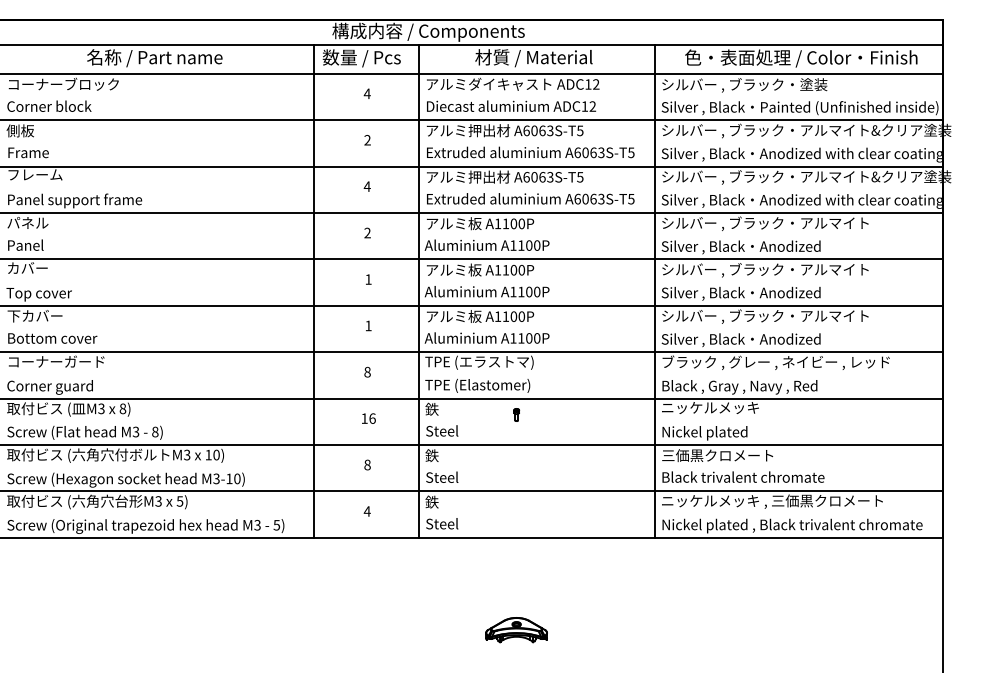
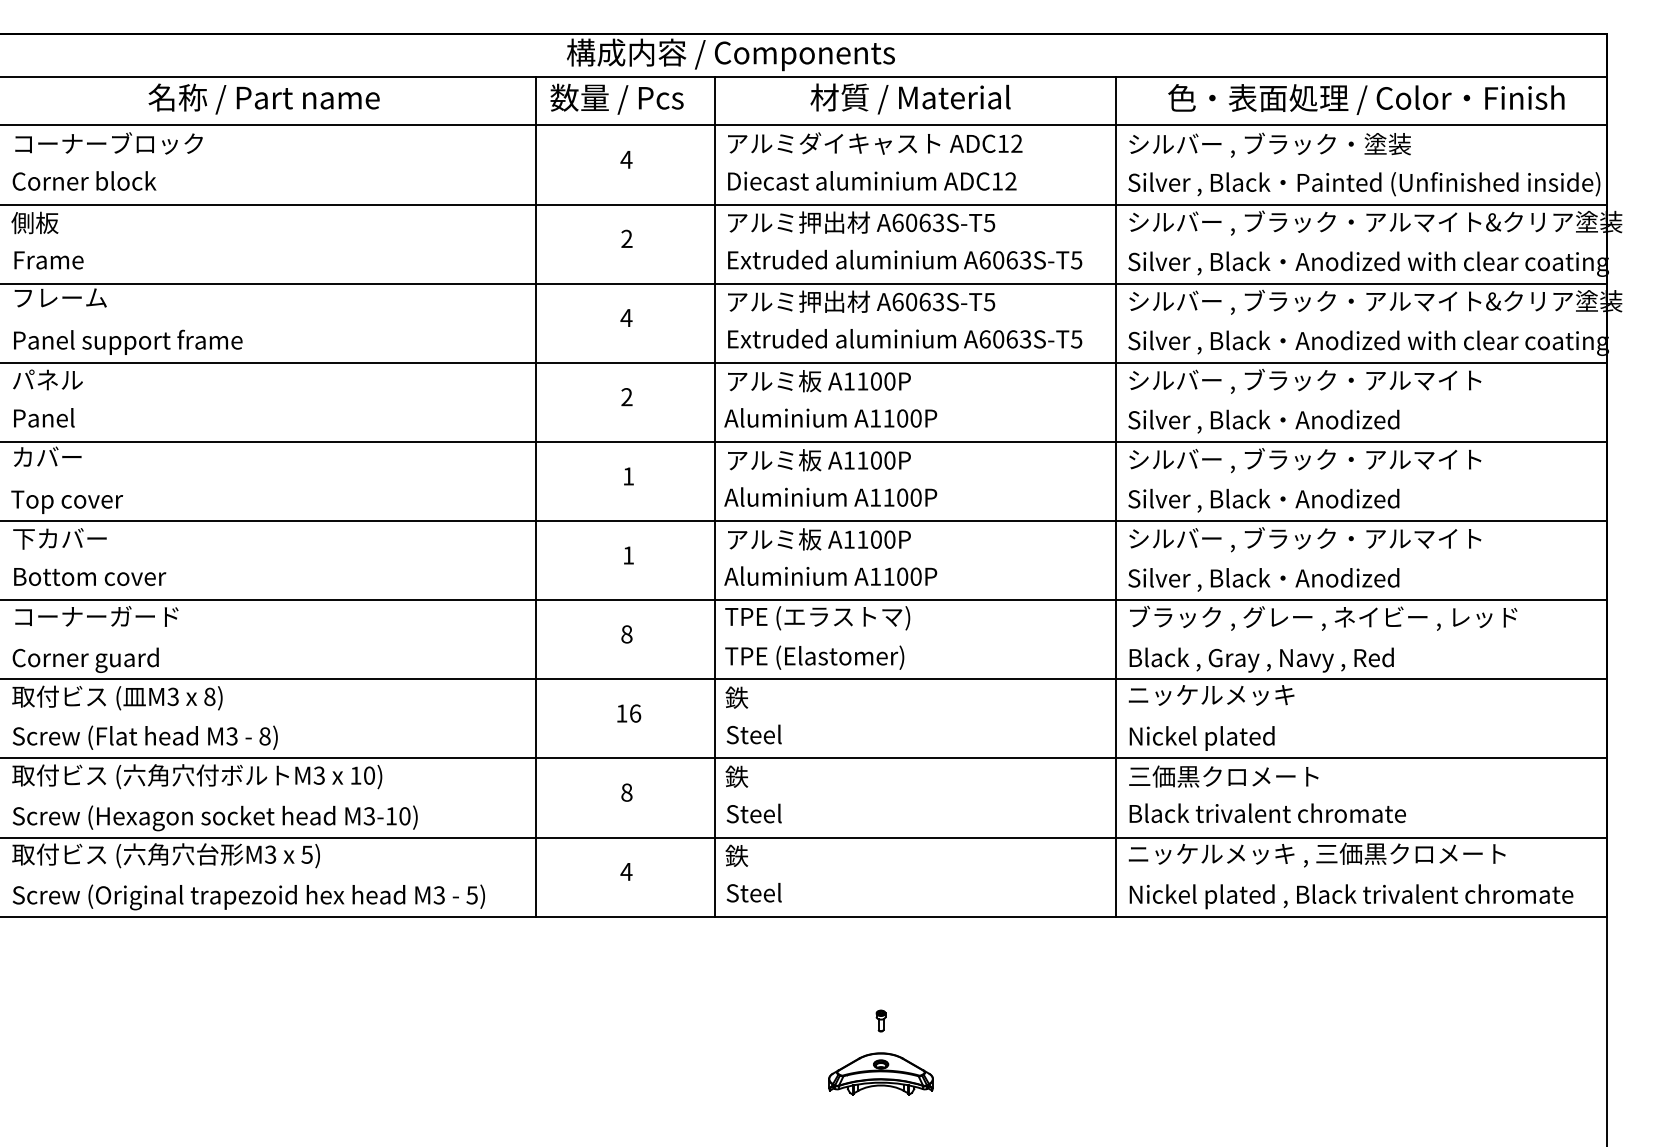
part: (516, 414) -> (880, 1020), moved

